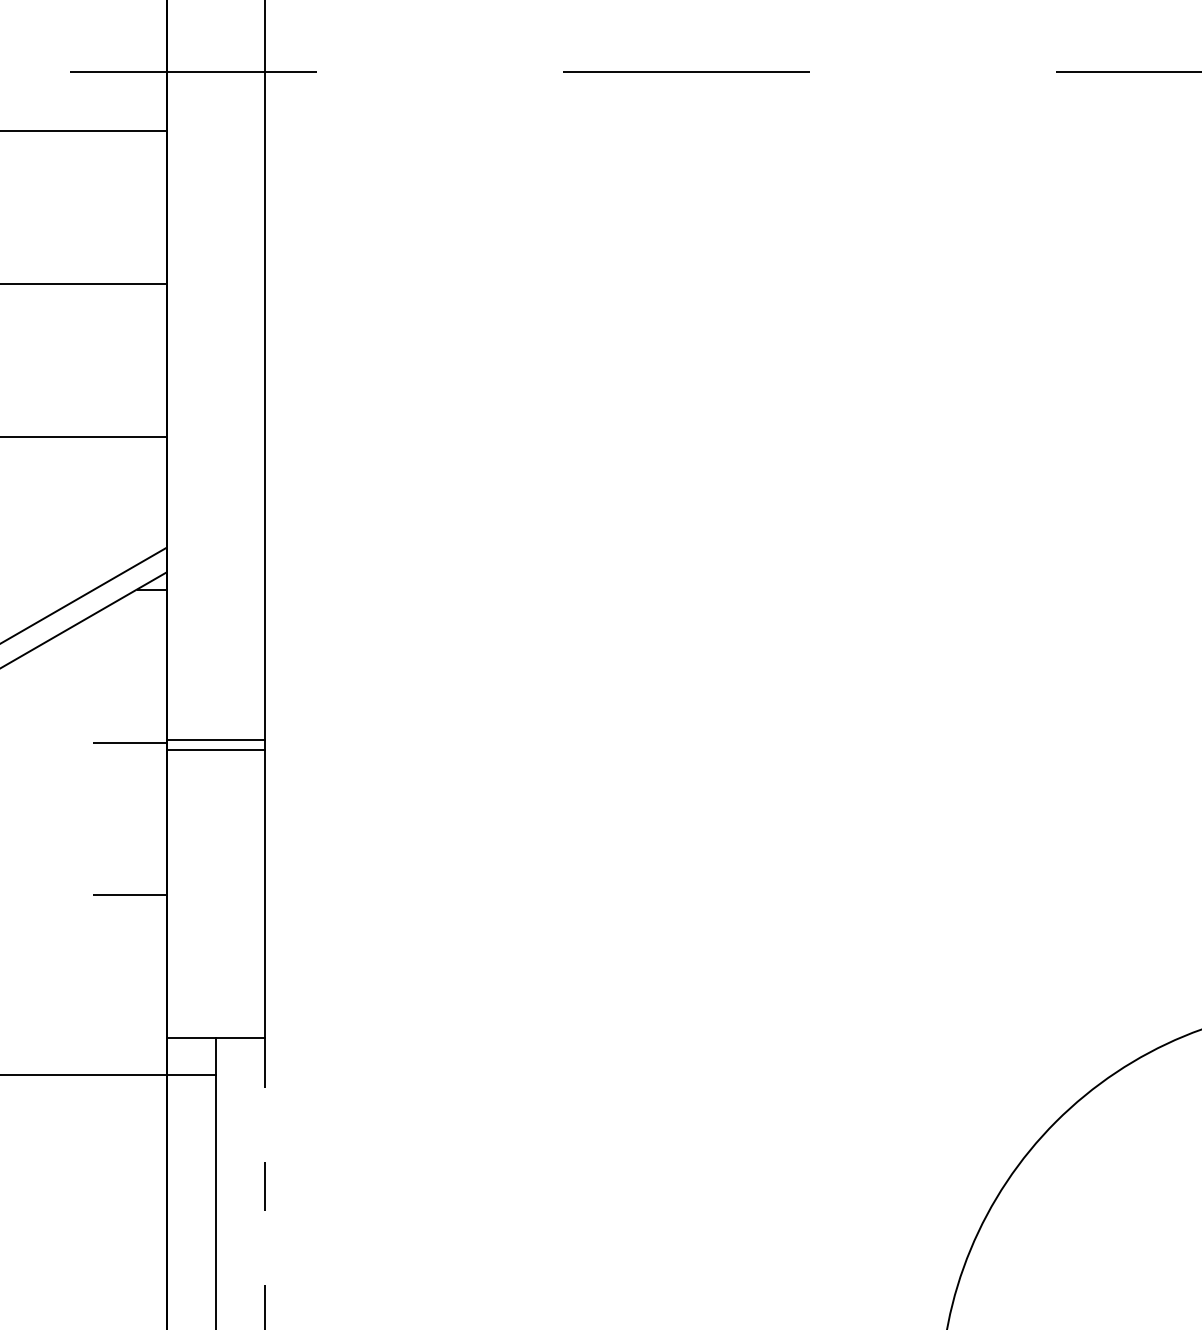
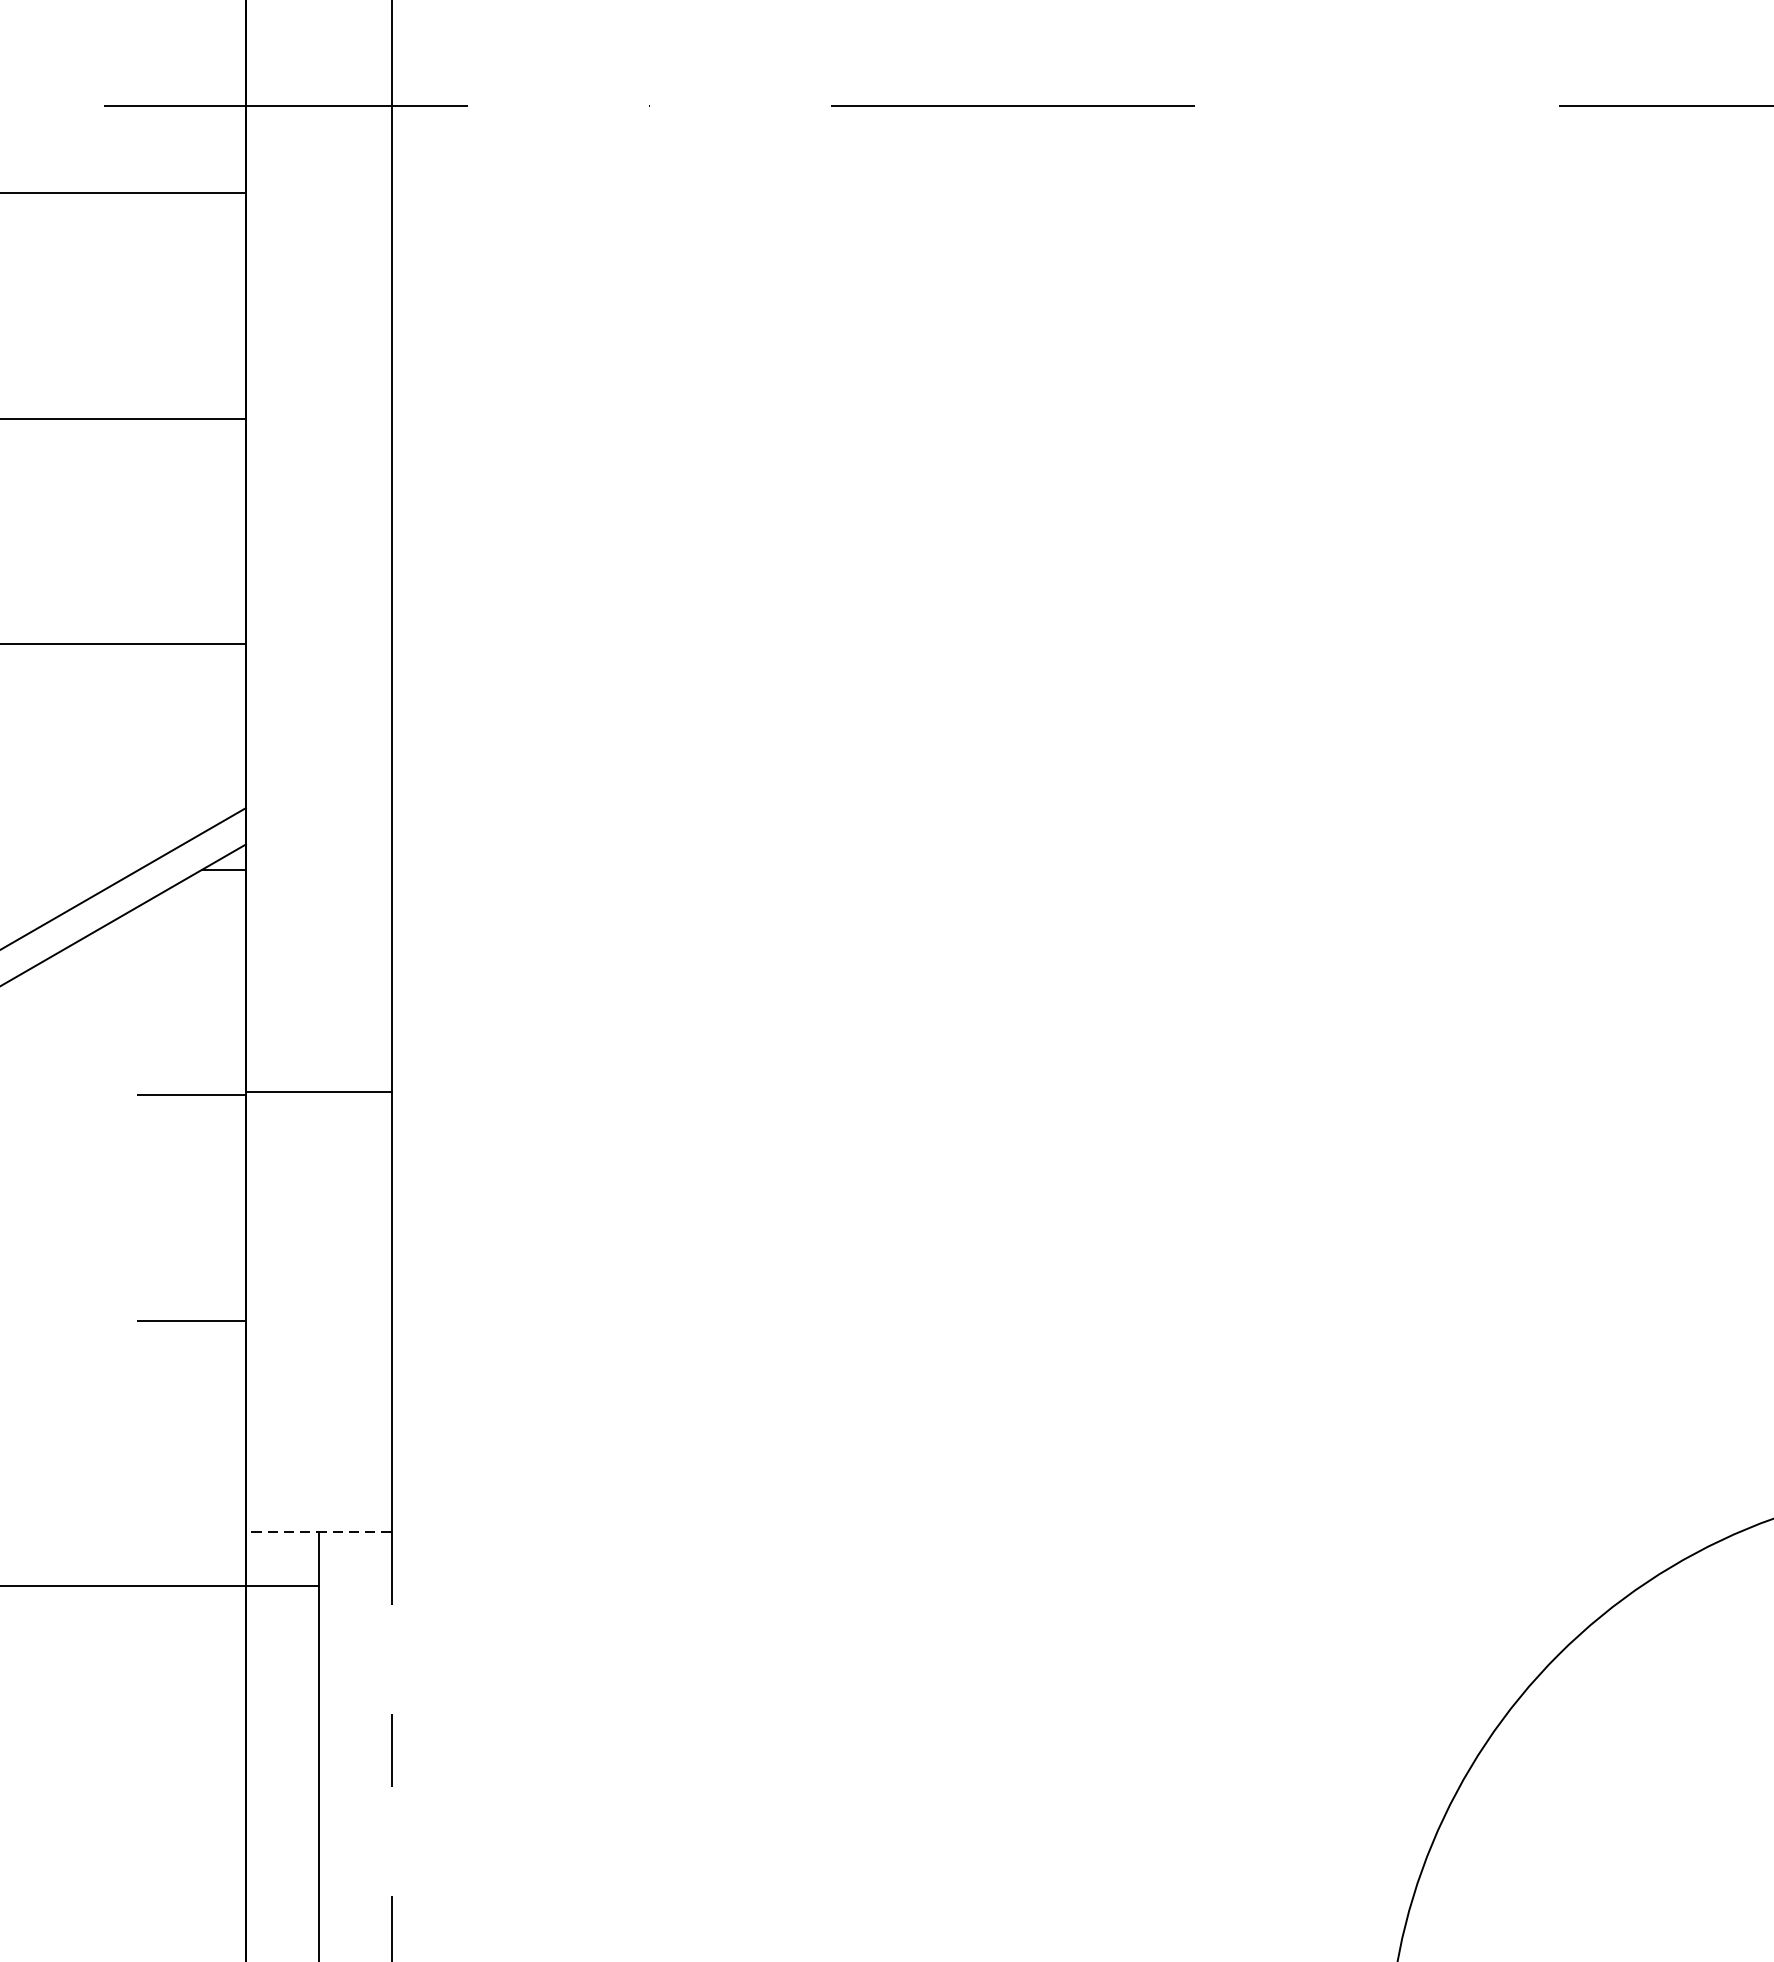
line: (215, 749) -> (318, 1105), removed
line: (215, 1038) -> (318, 1532), solid -> dashed

